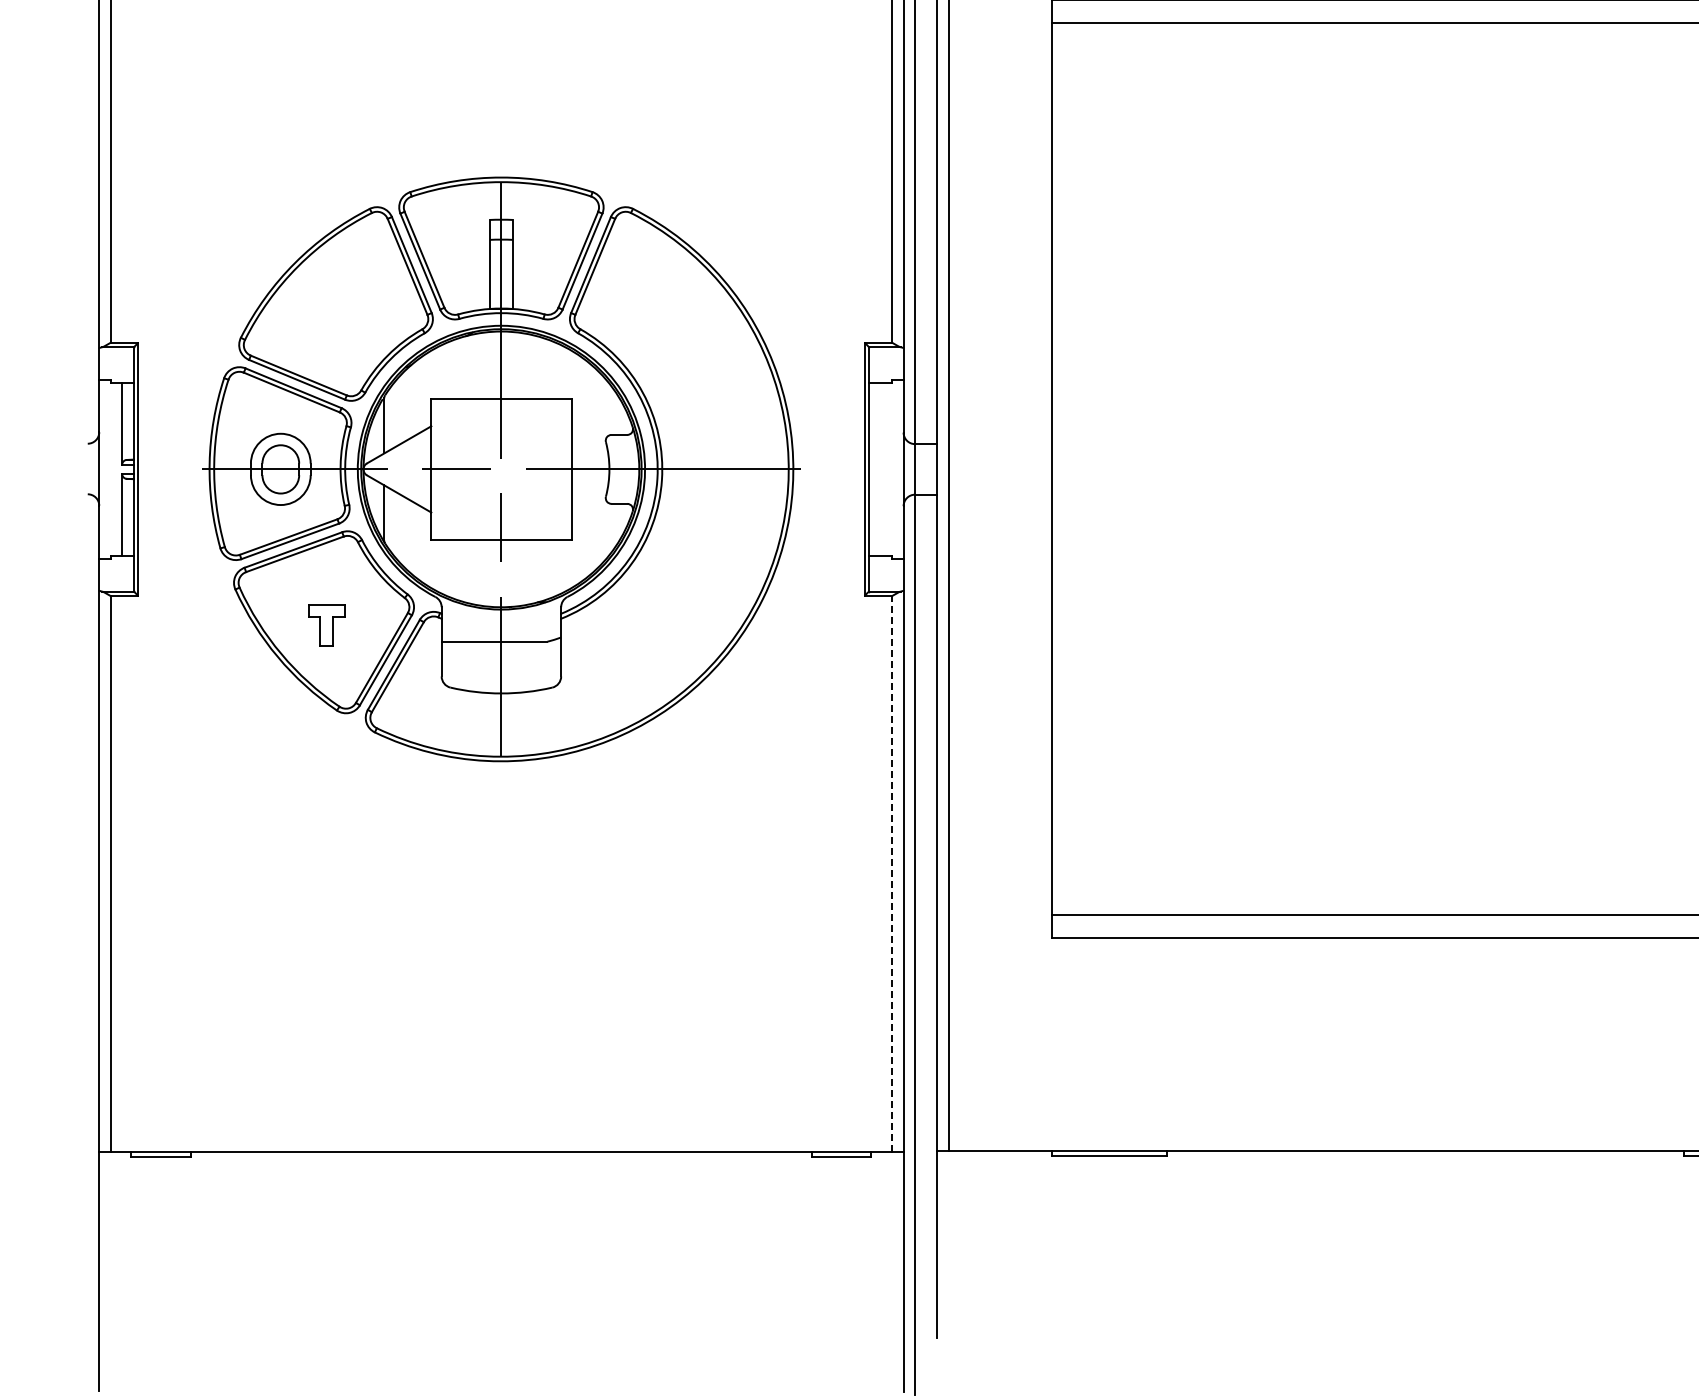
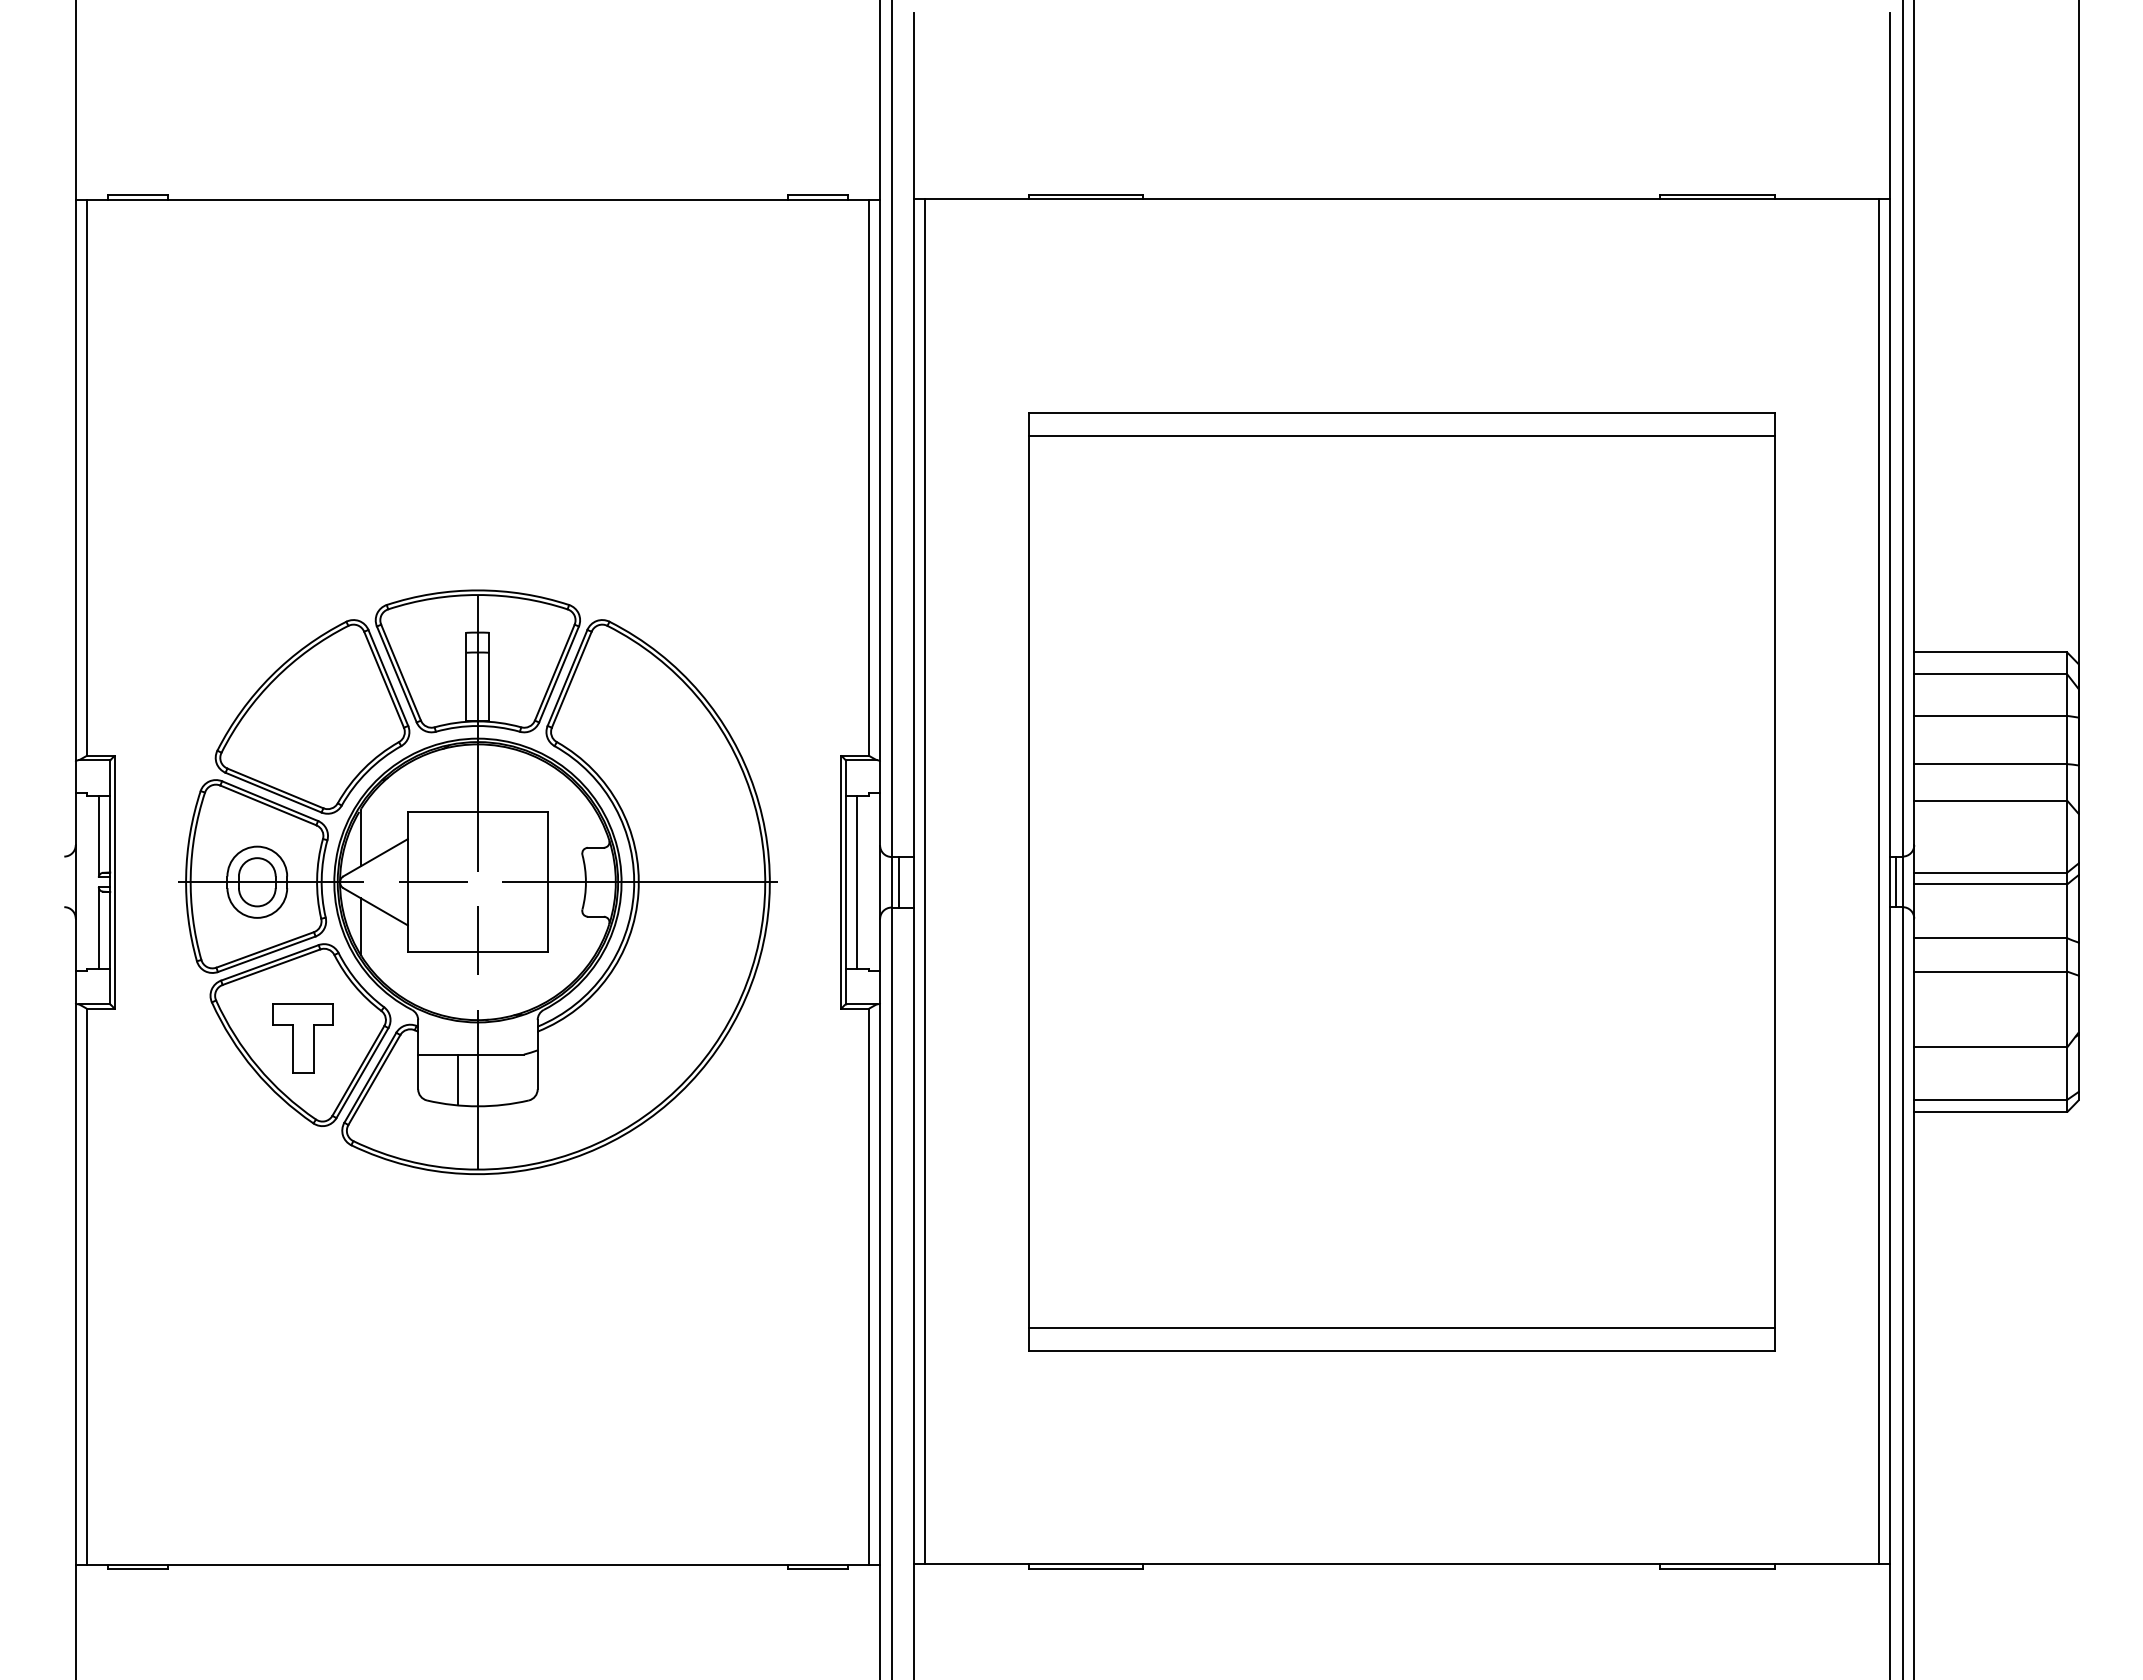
line: (880, 468) -> (857, 881), added
line: (921, 469) -> (898, 882), added
part: (325, 625) -> (302, 1038), size x1.67
line: (481, 666) -> (458, 1079), added
line: (891, 873) -> (868, 1286), dashed -> solid

